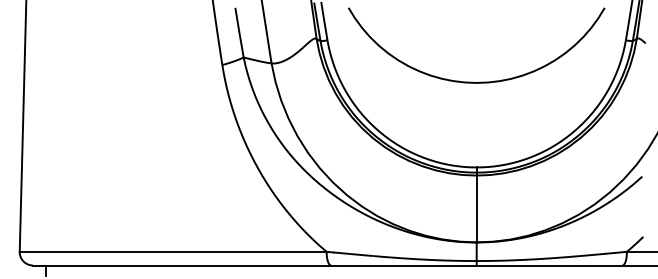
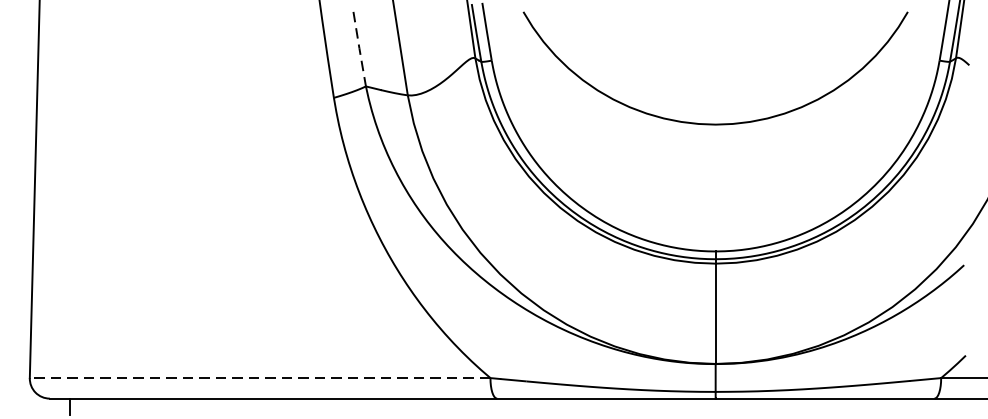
line: (239, 32) -> (359, 48), solid -> dashed
line: (172, 251) -> (259, 377), solid -> dashed

